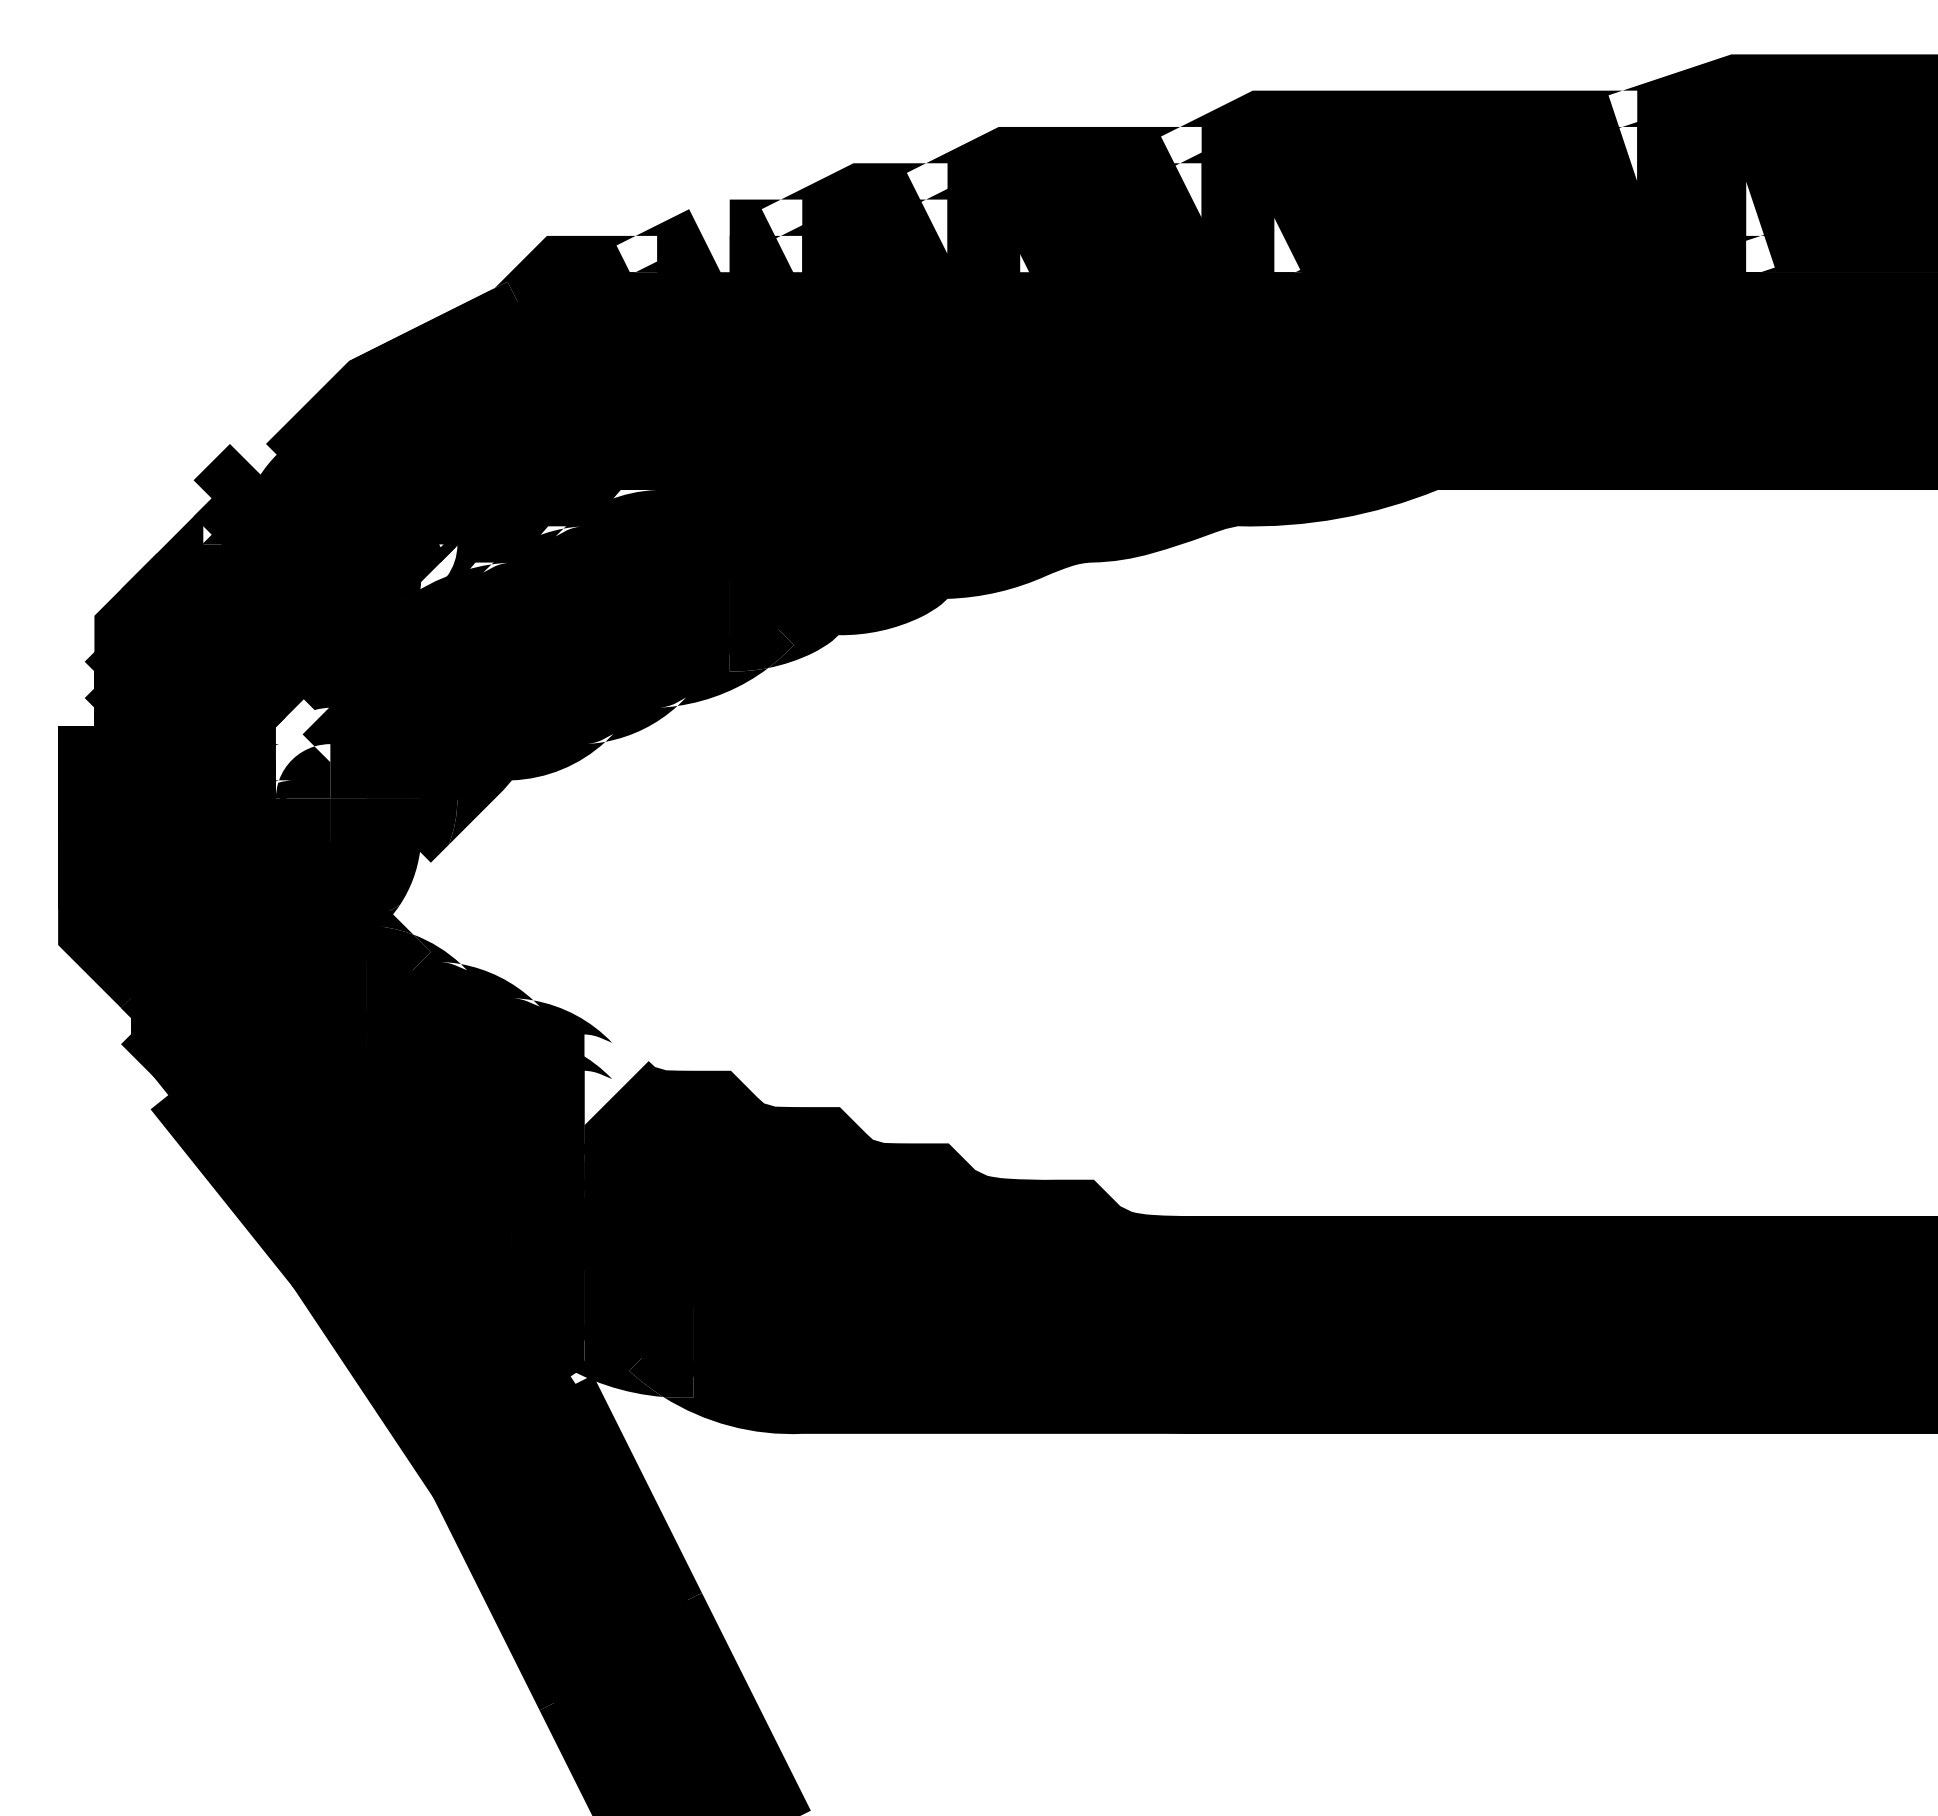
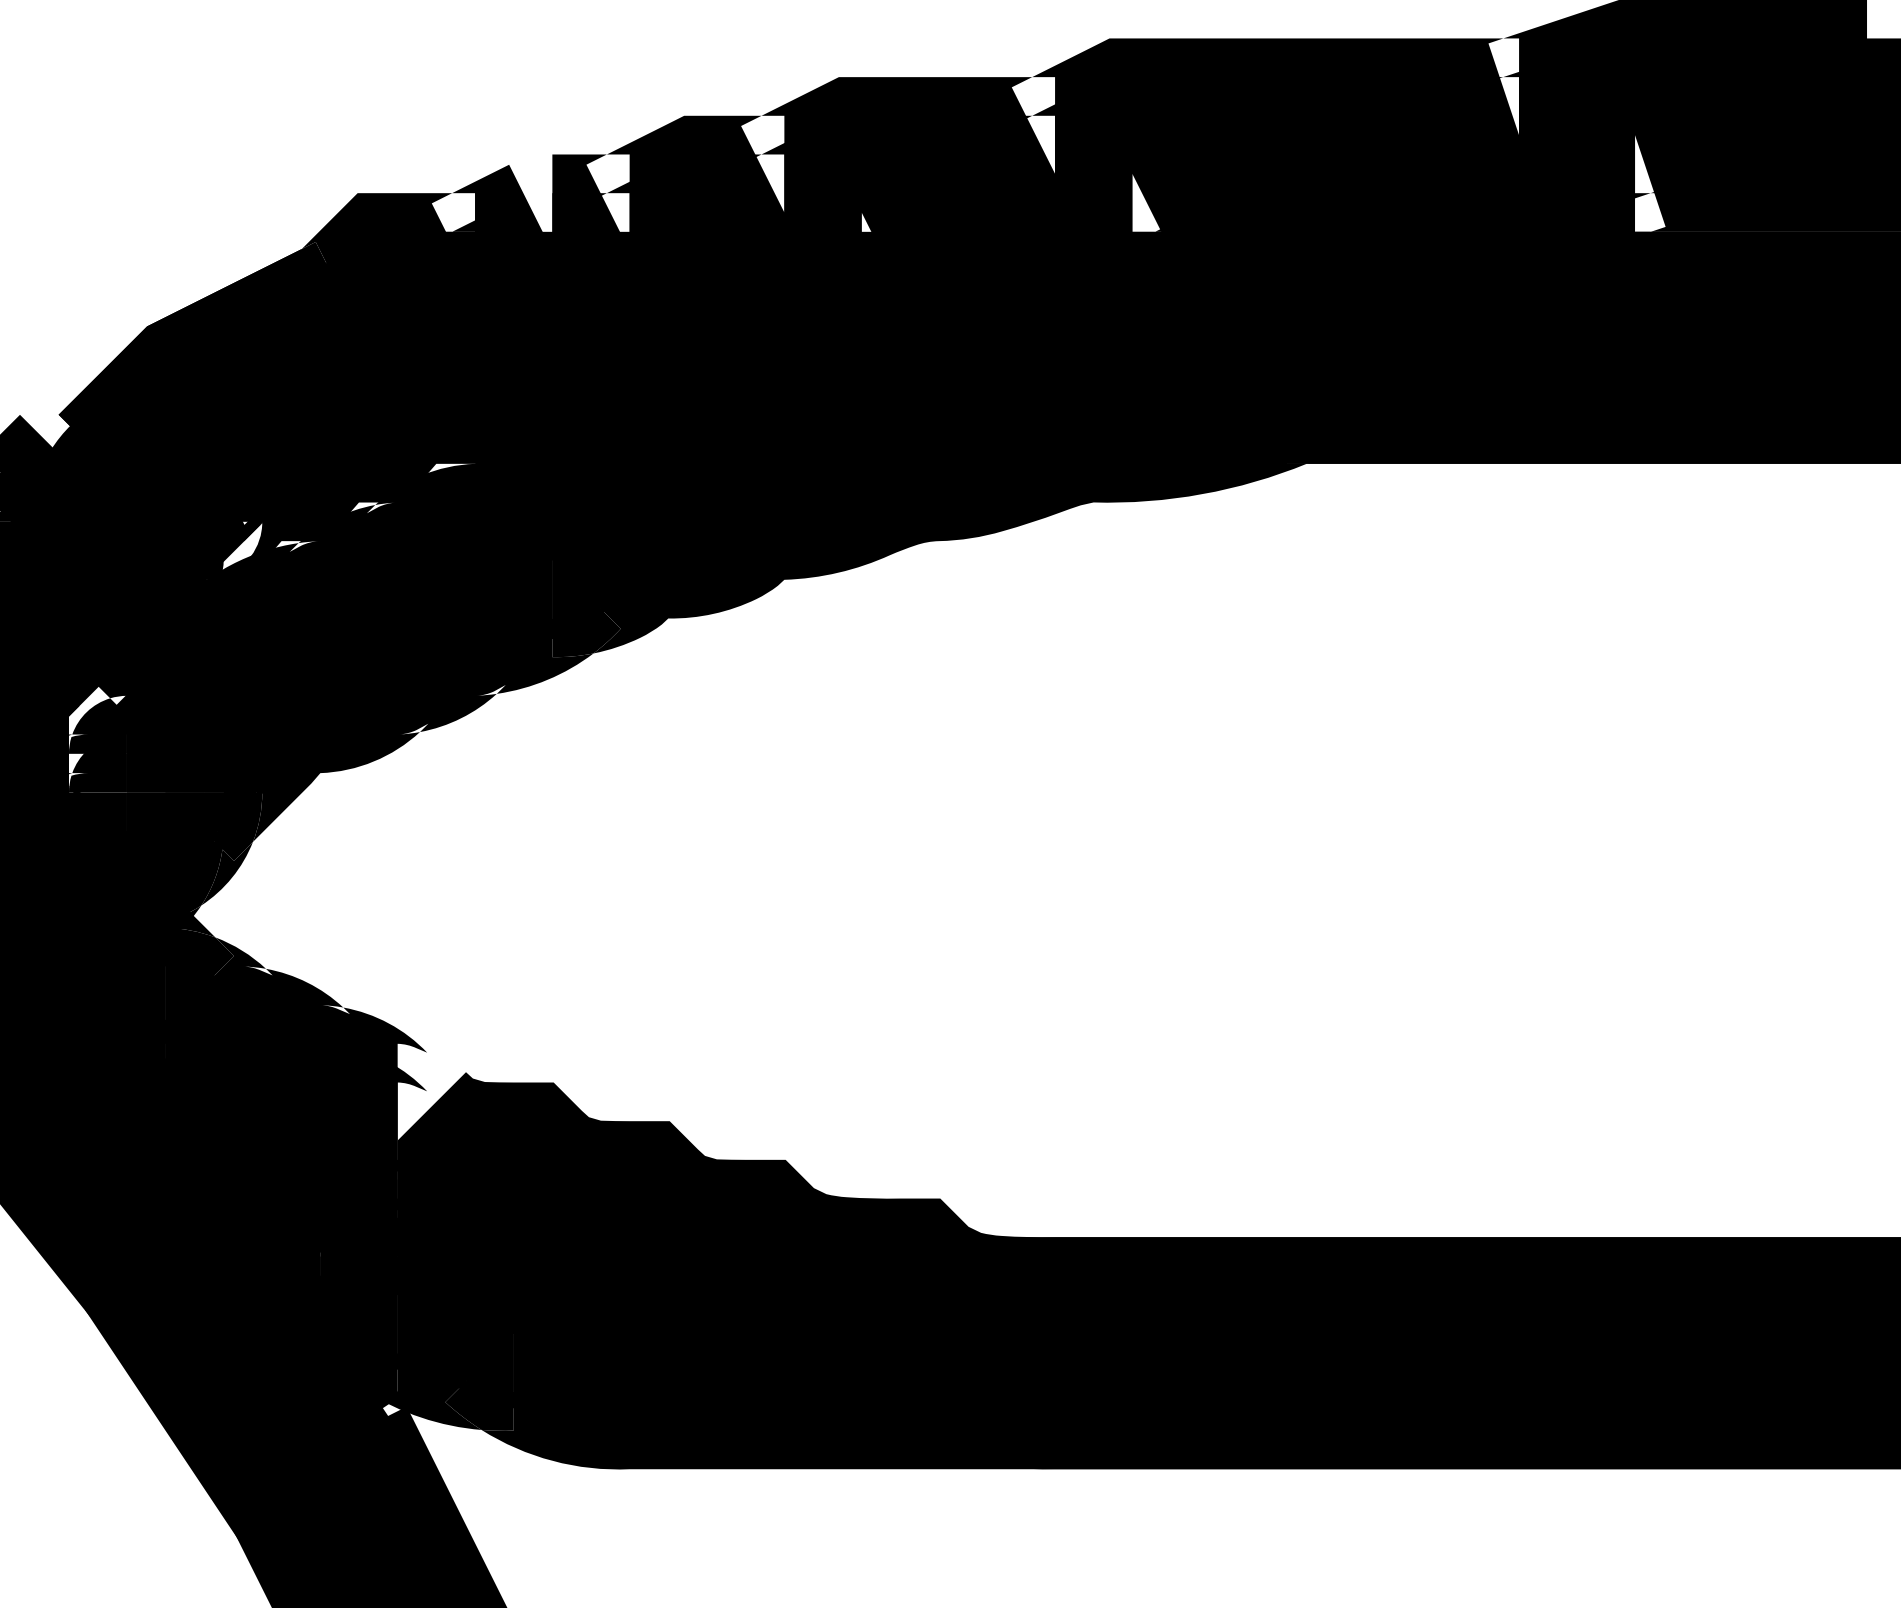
fill: (302, 736) -> (97, 726), added
fill: (424, 874) -> (227, 873), added

